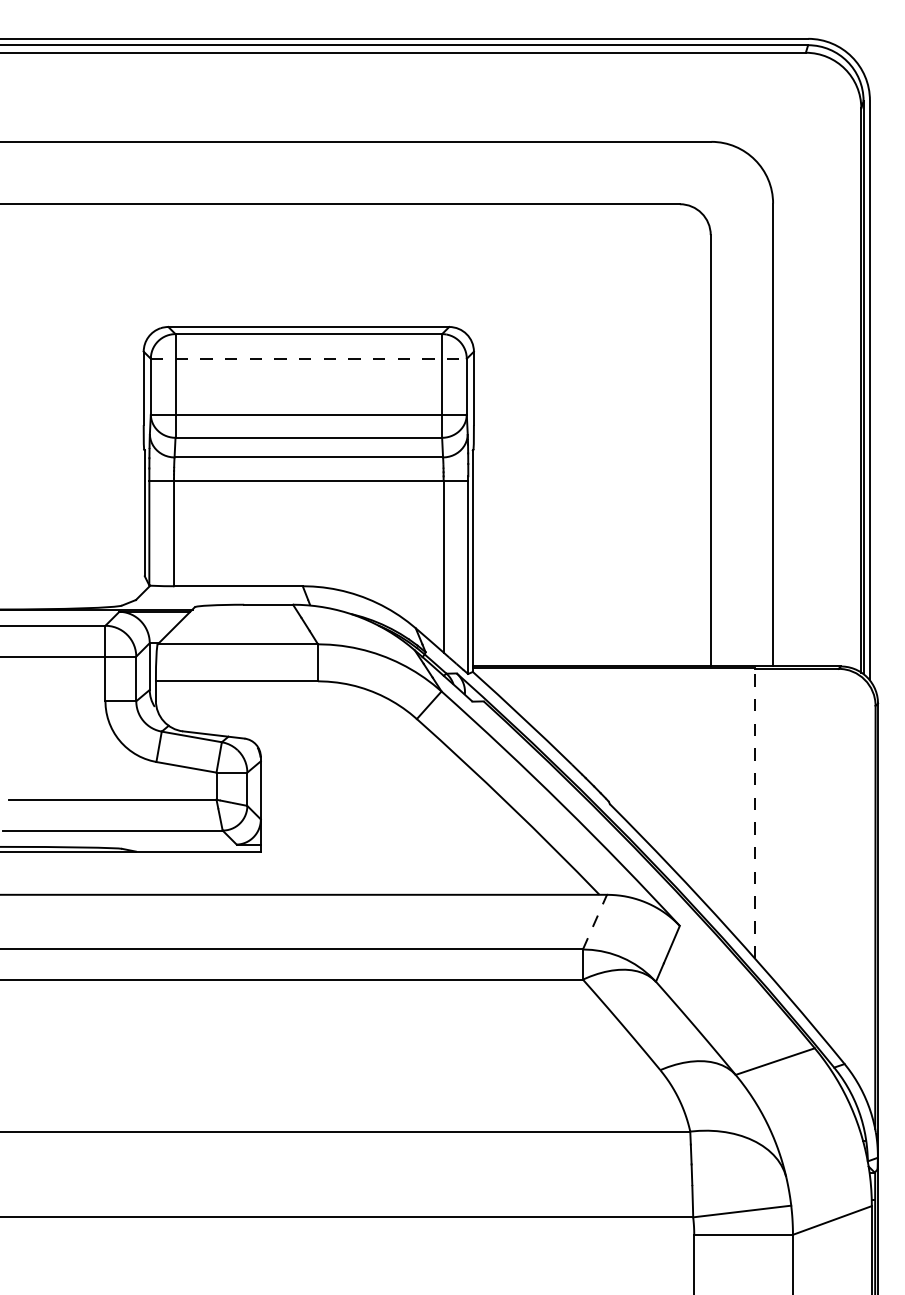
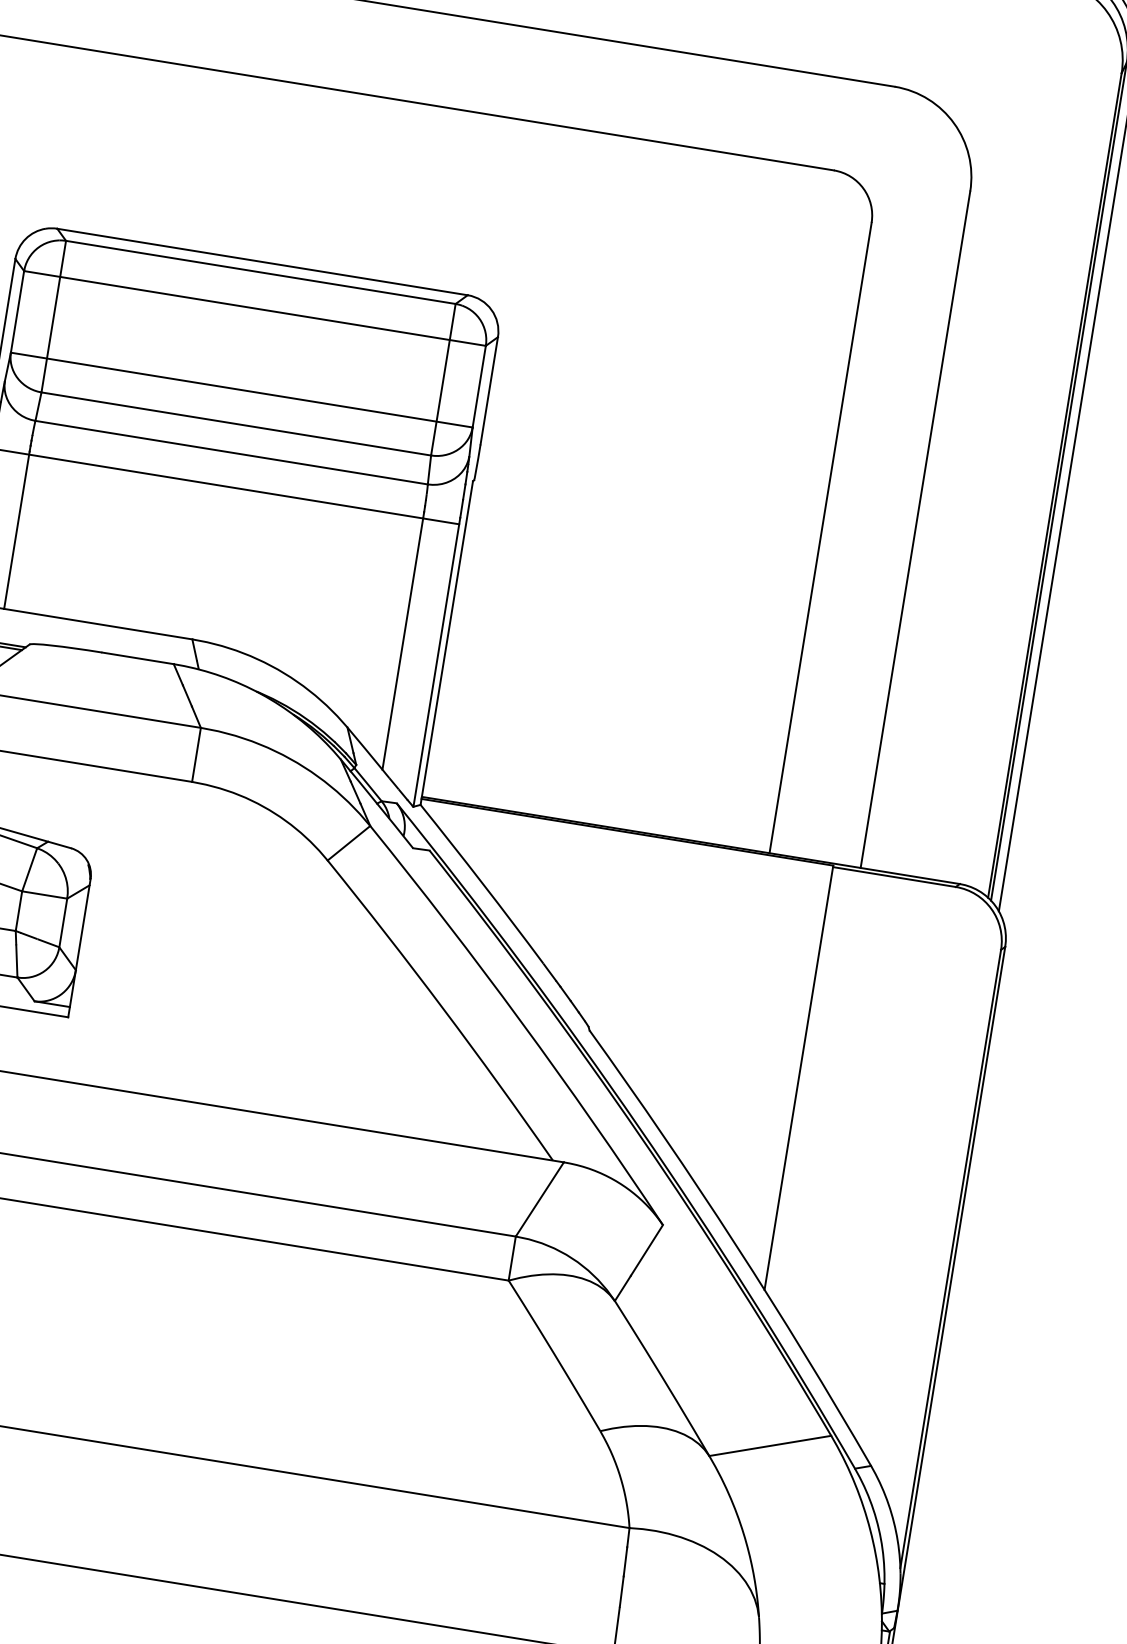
line: (308, 358) -> (254, 307), dashed -> solid
line: (754, 812) -> (798, 1076), dashed -> solid
line: (594, 922) -> (539, 1199), dashed -> solid

